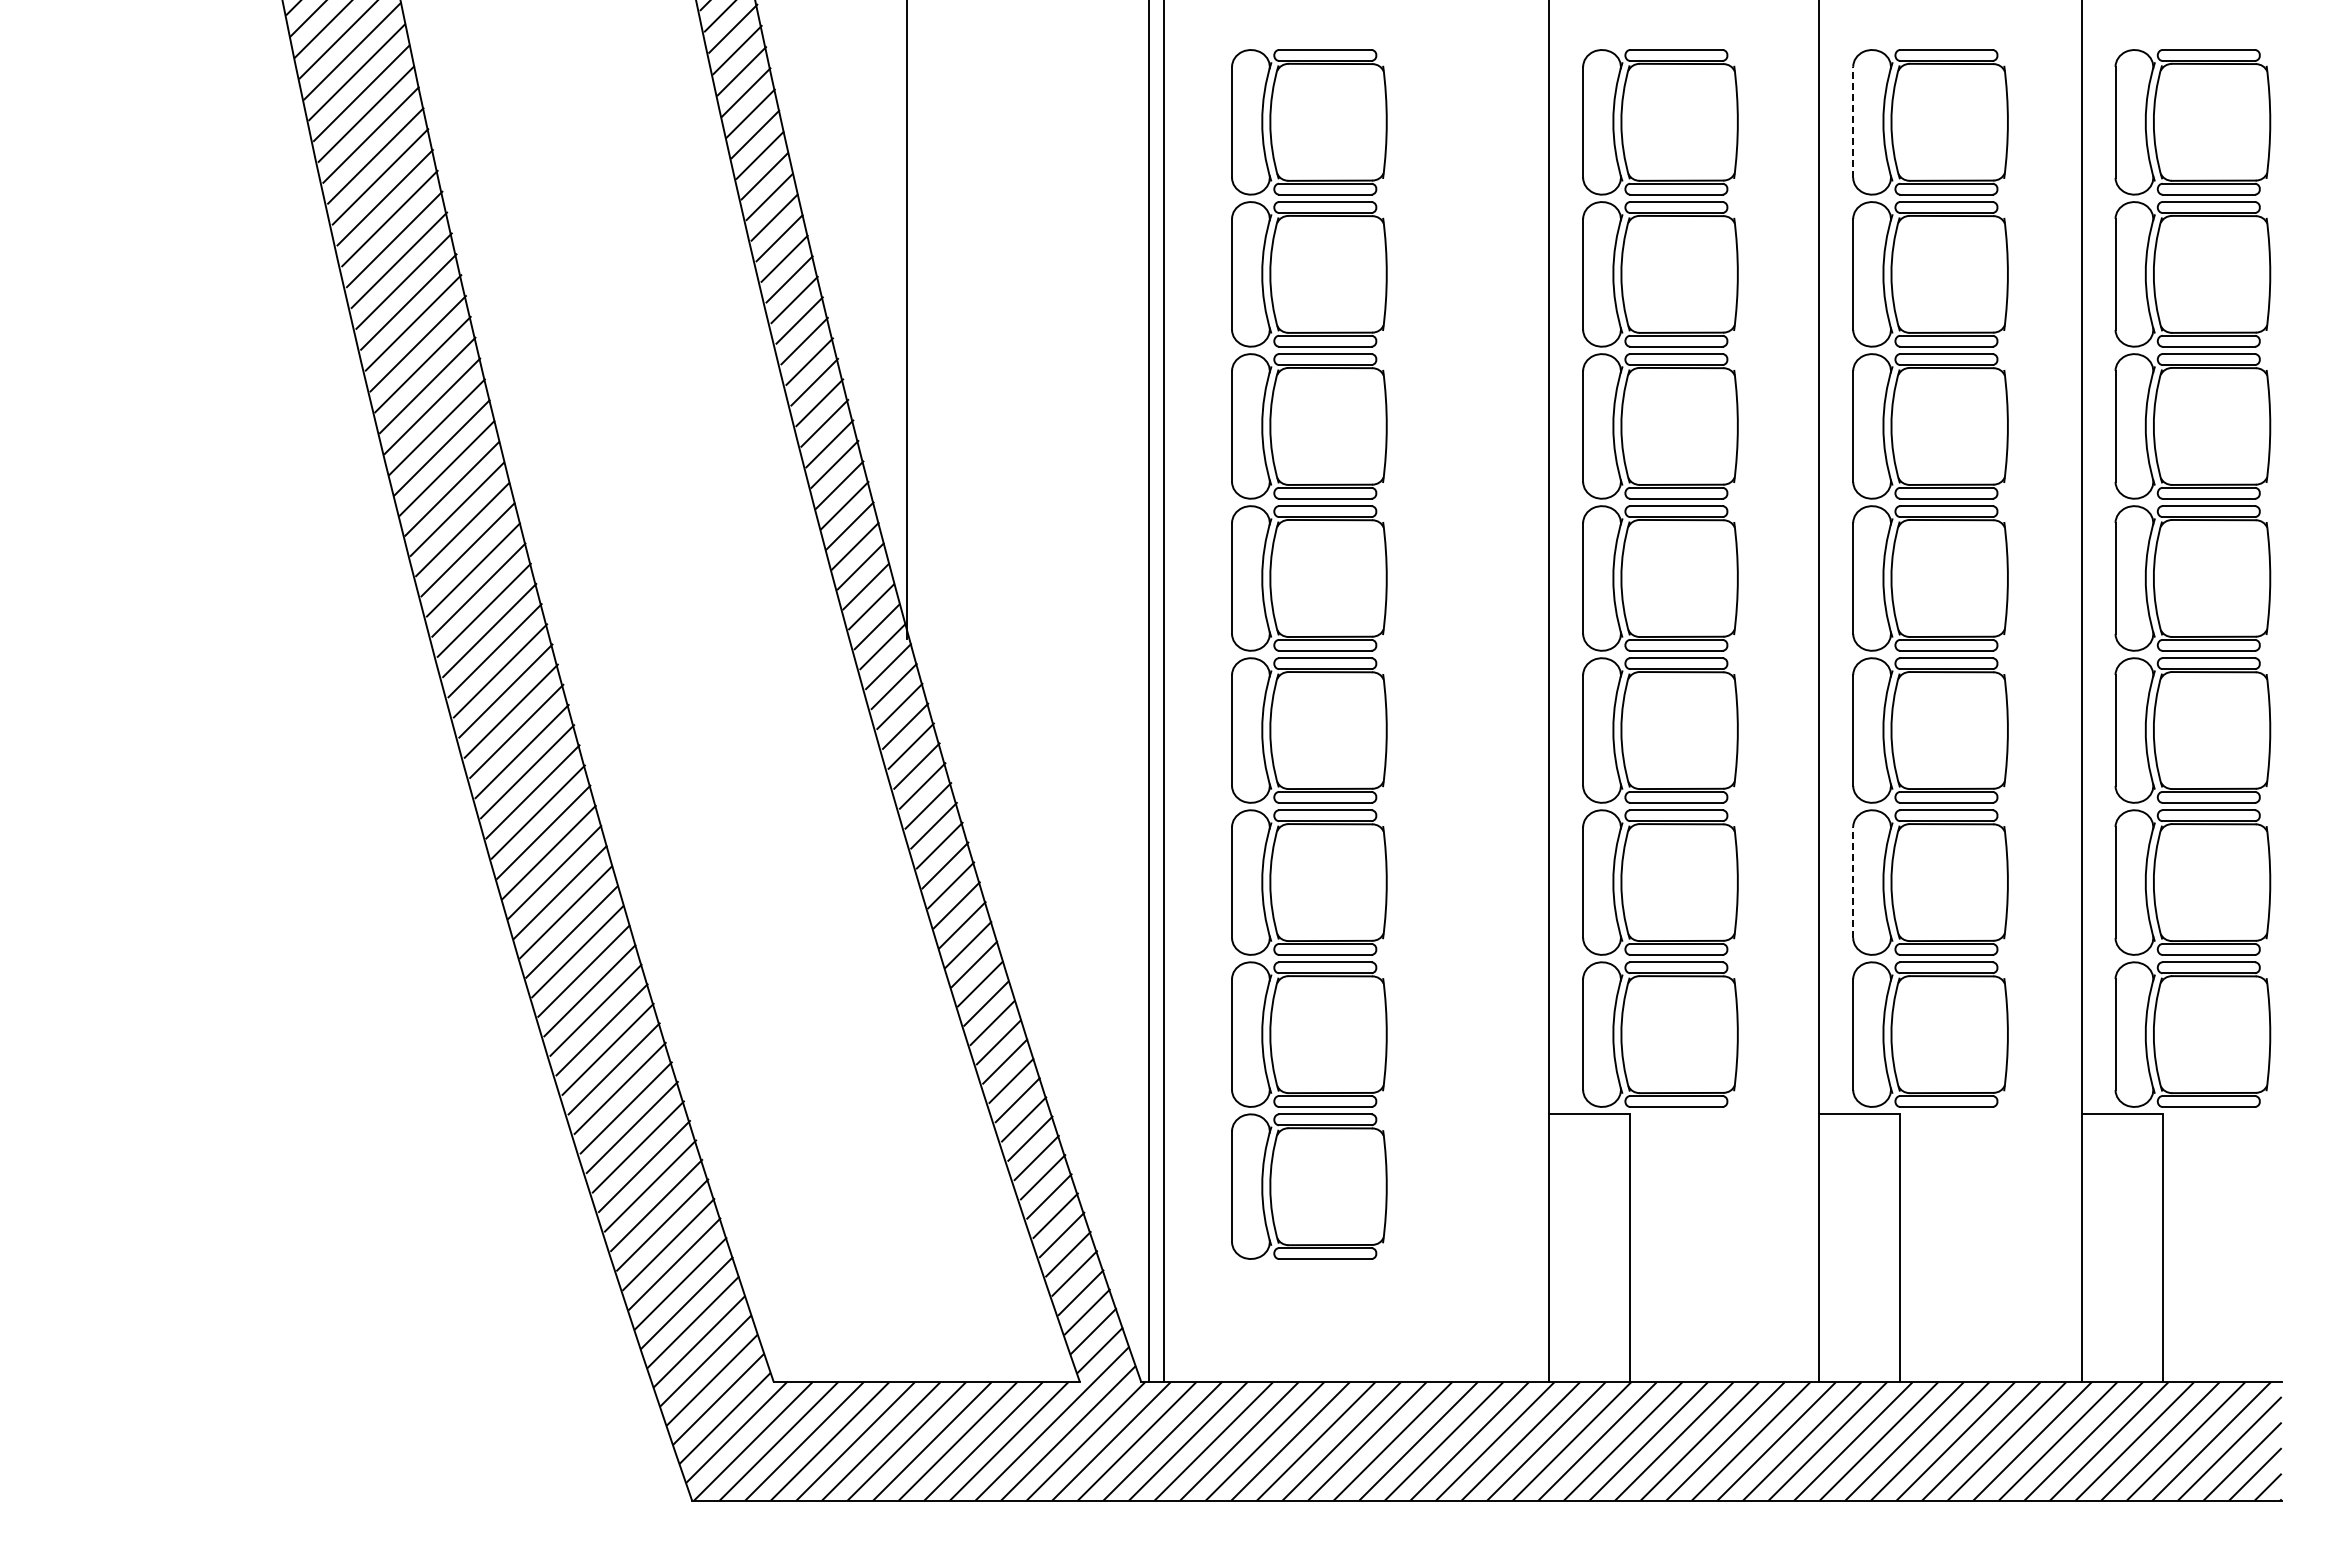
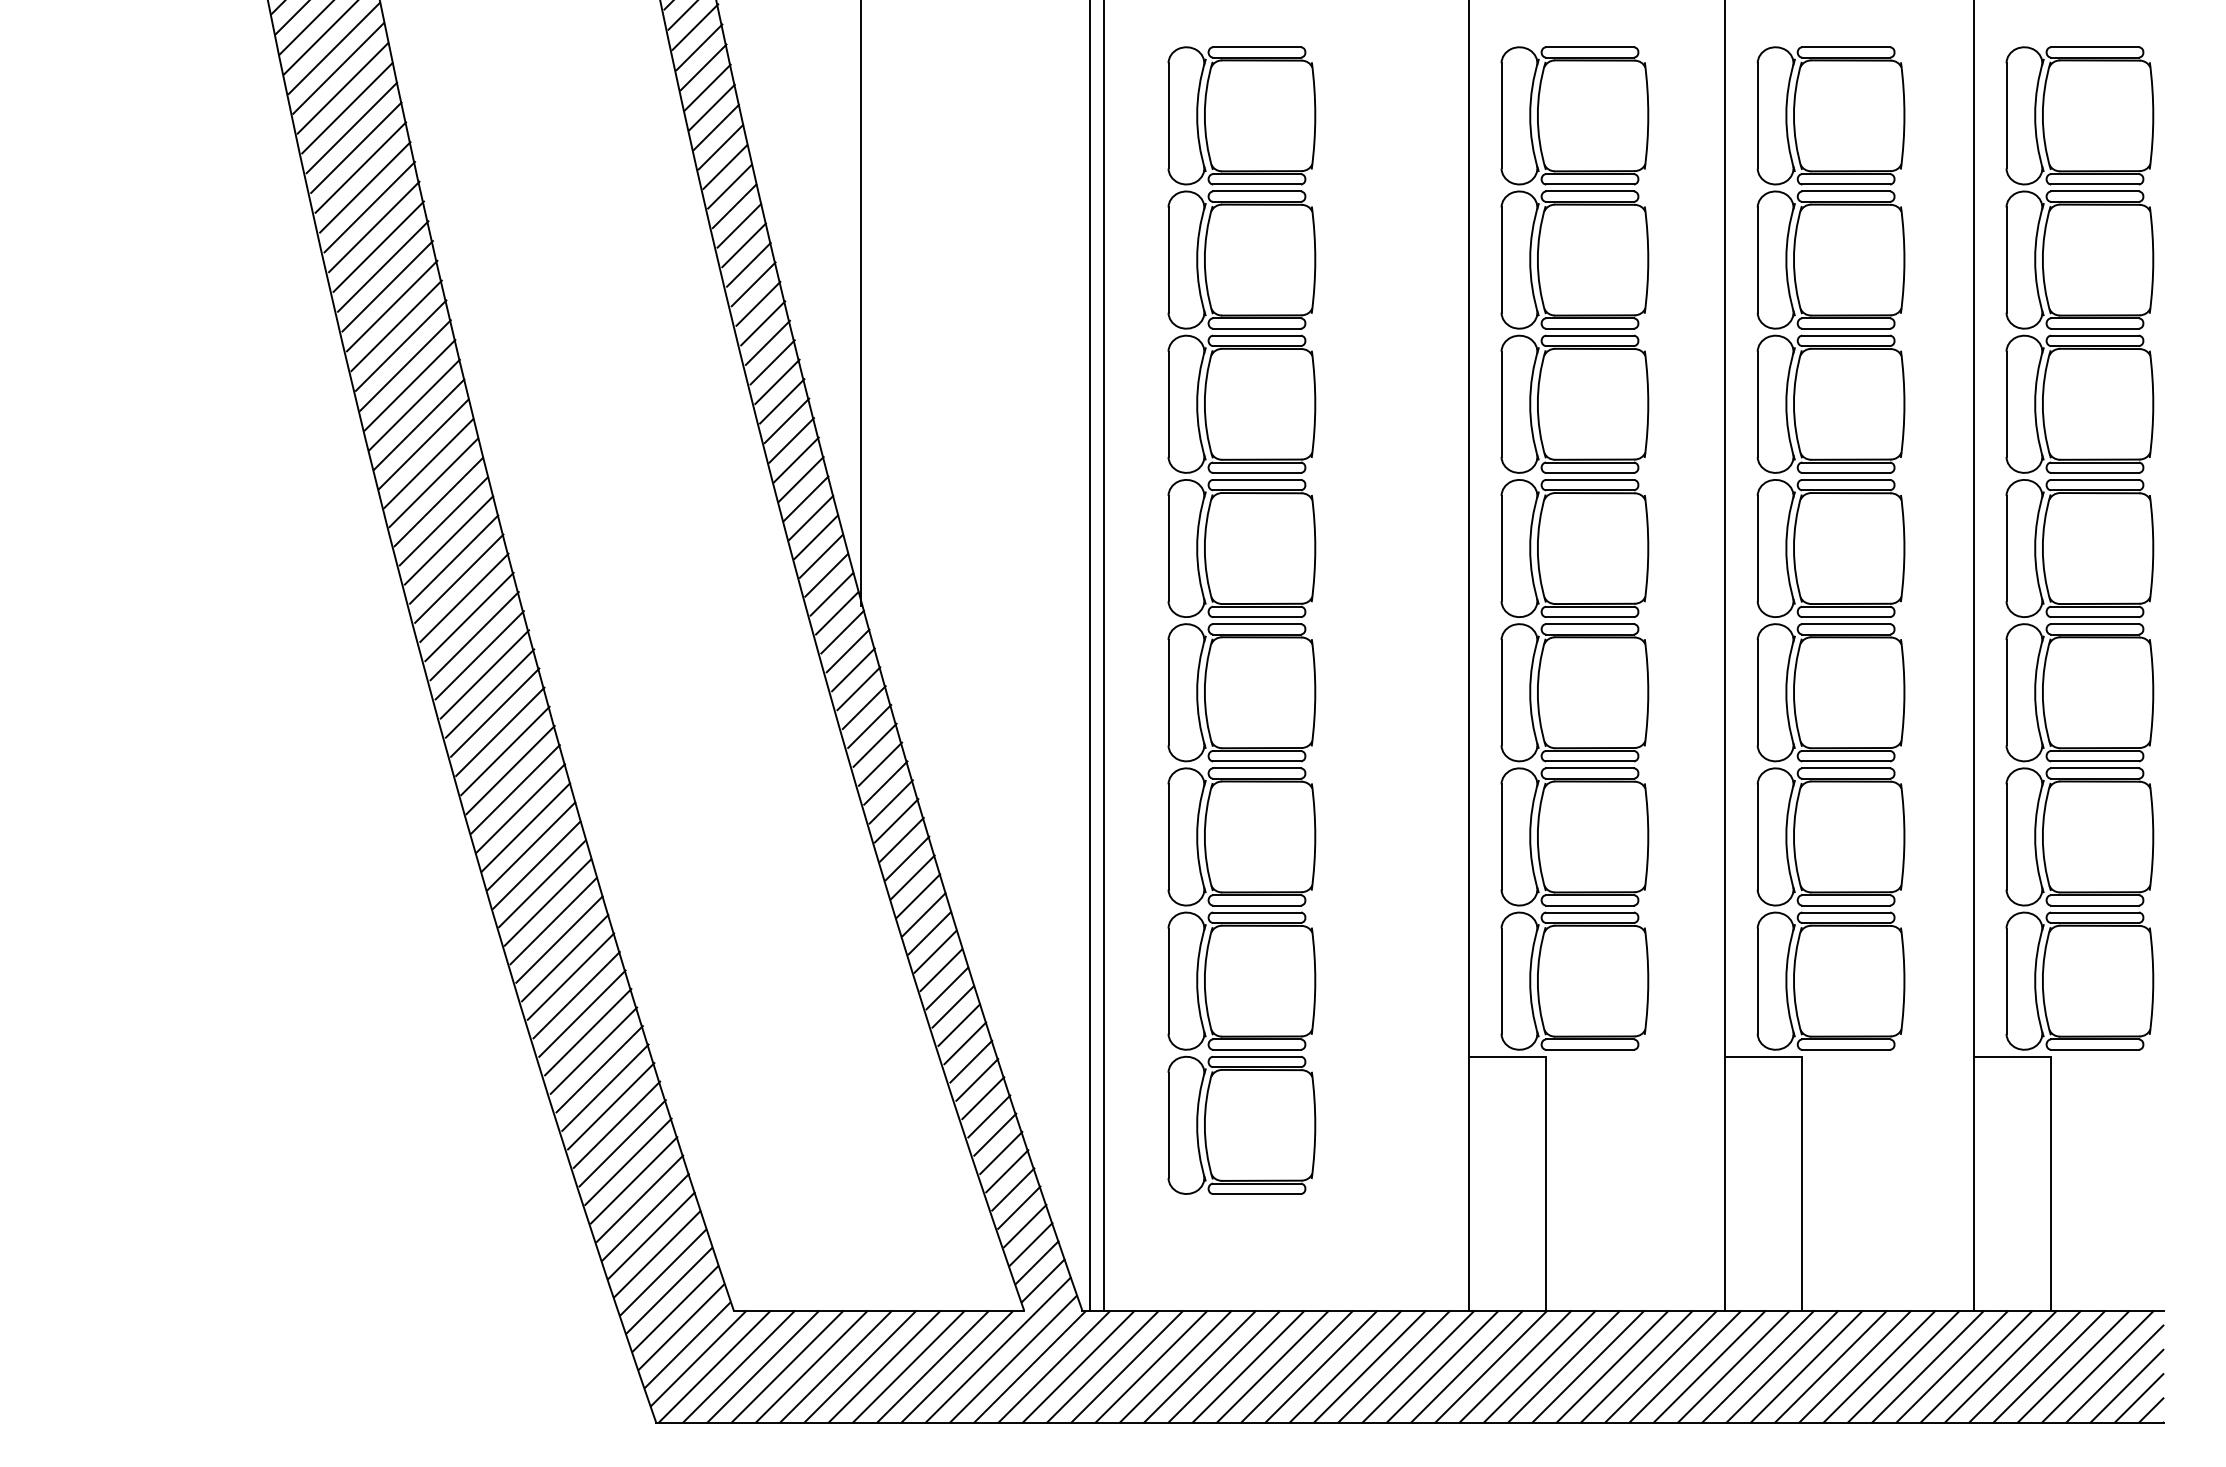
line: (1853, 121) -> (1757, 115), dashed -> solid
line: (1853, 882) -> (1757, 836), dashed -> solid

